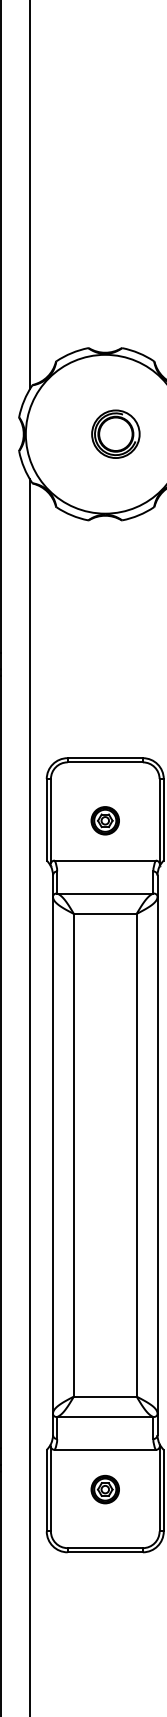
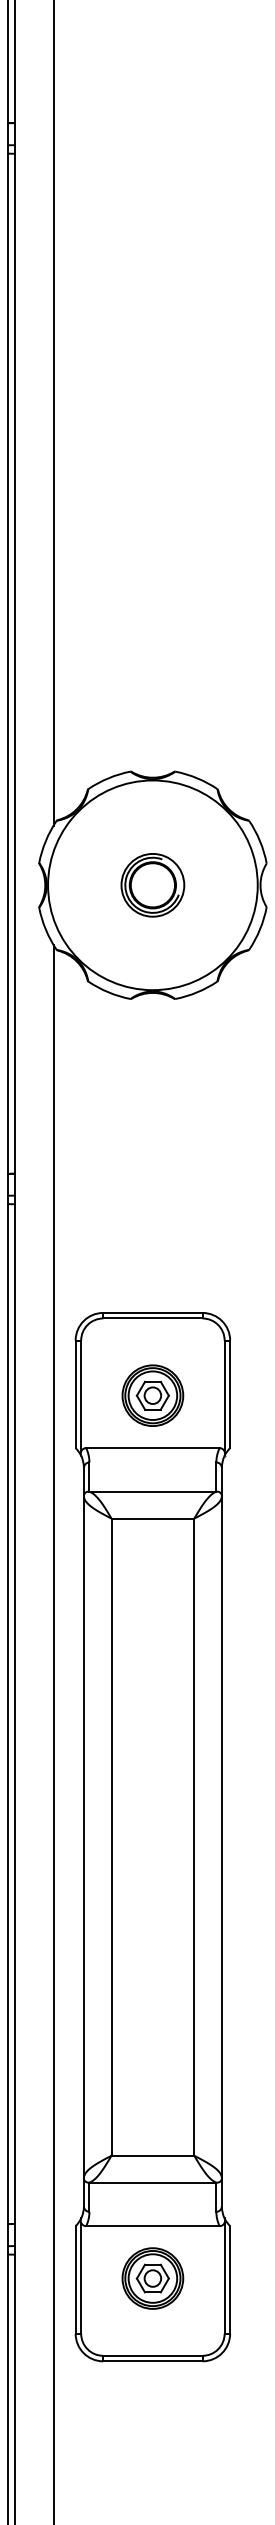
part: (115, 434) -> (152, 885), moved
part: (104, 820) -> (152, 1395), size x1.67
part: (104, 1489) -> (152, 2278), size x1.67

